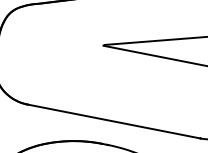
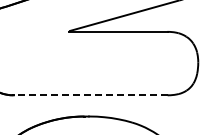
line: (114, 121) -> (91, 95), solid -> dashed

